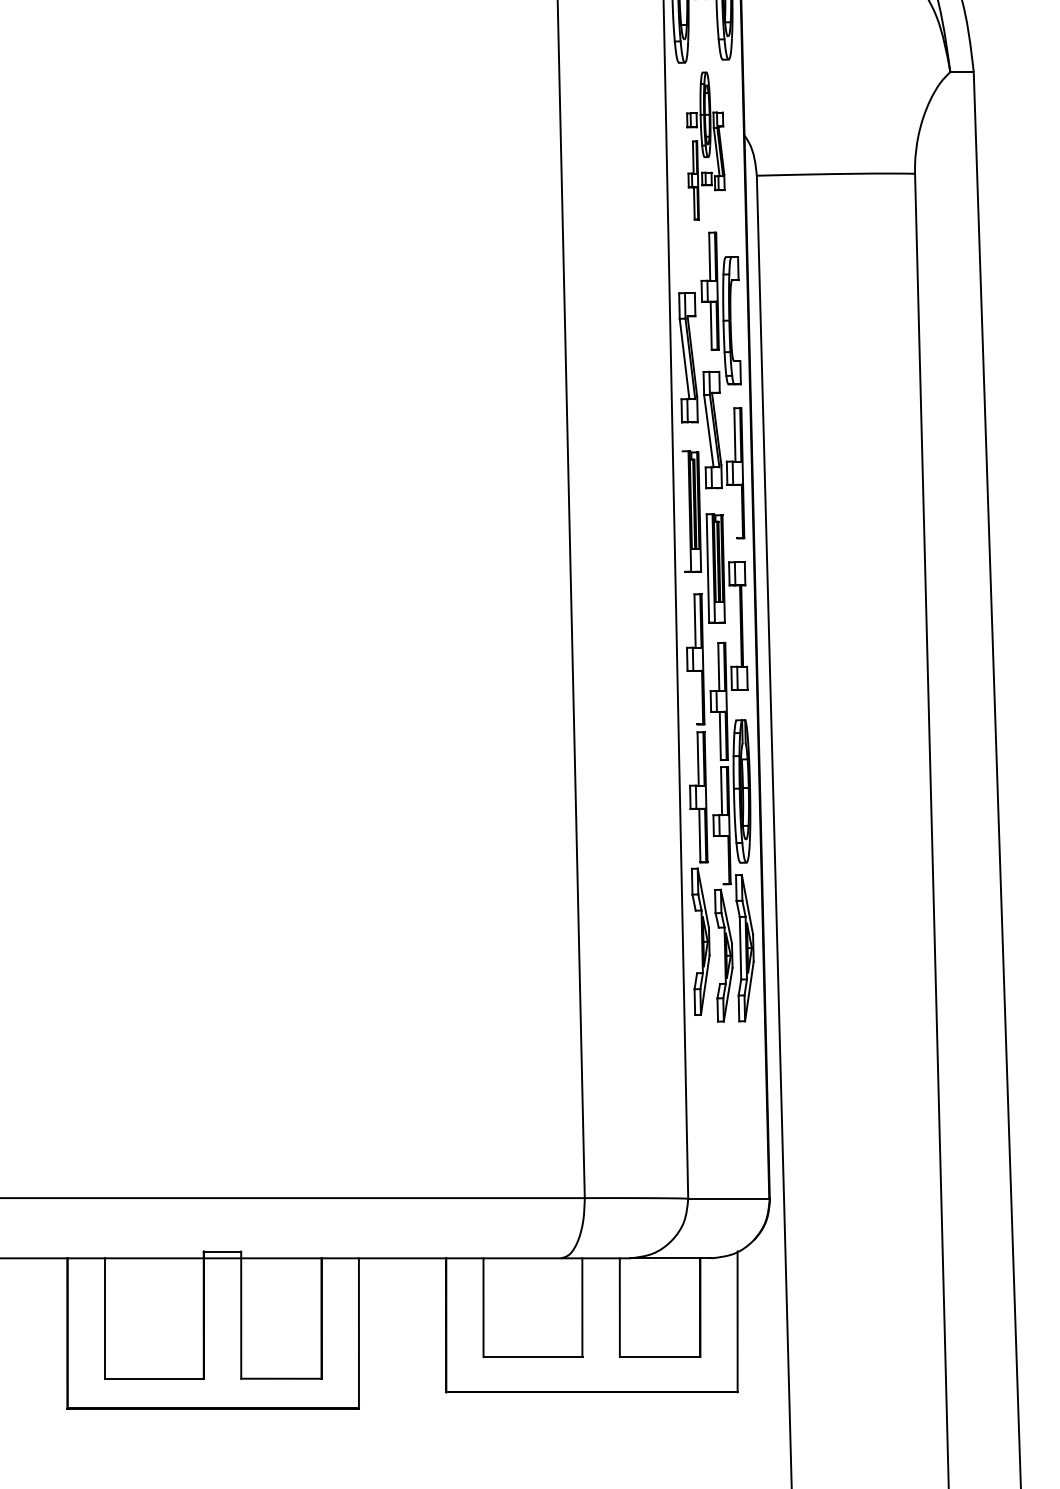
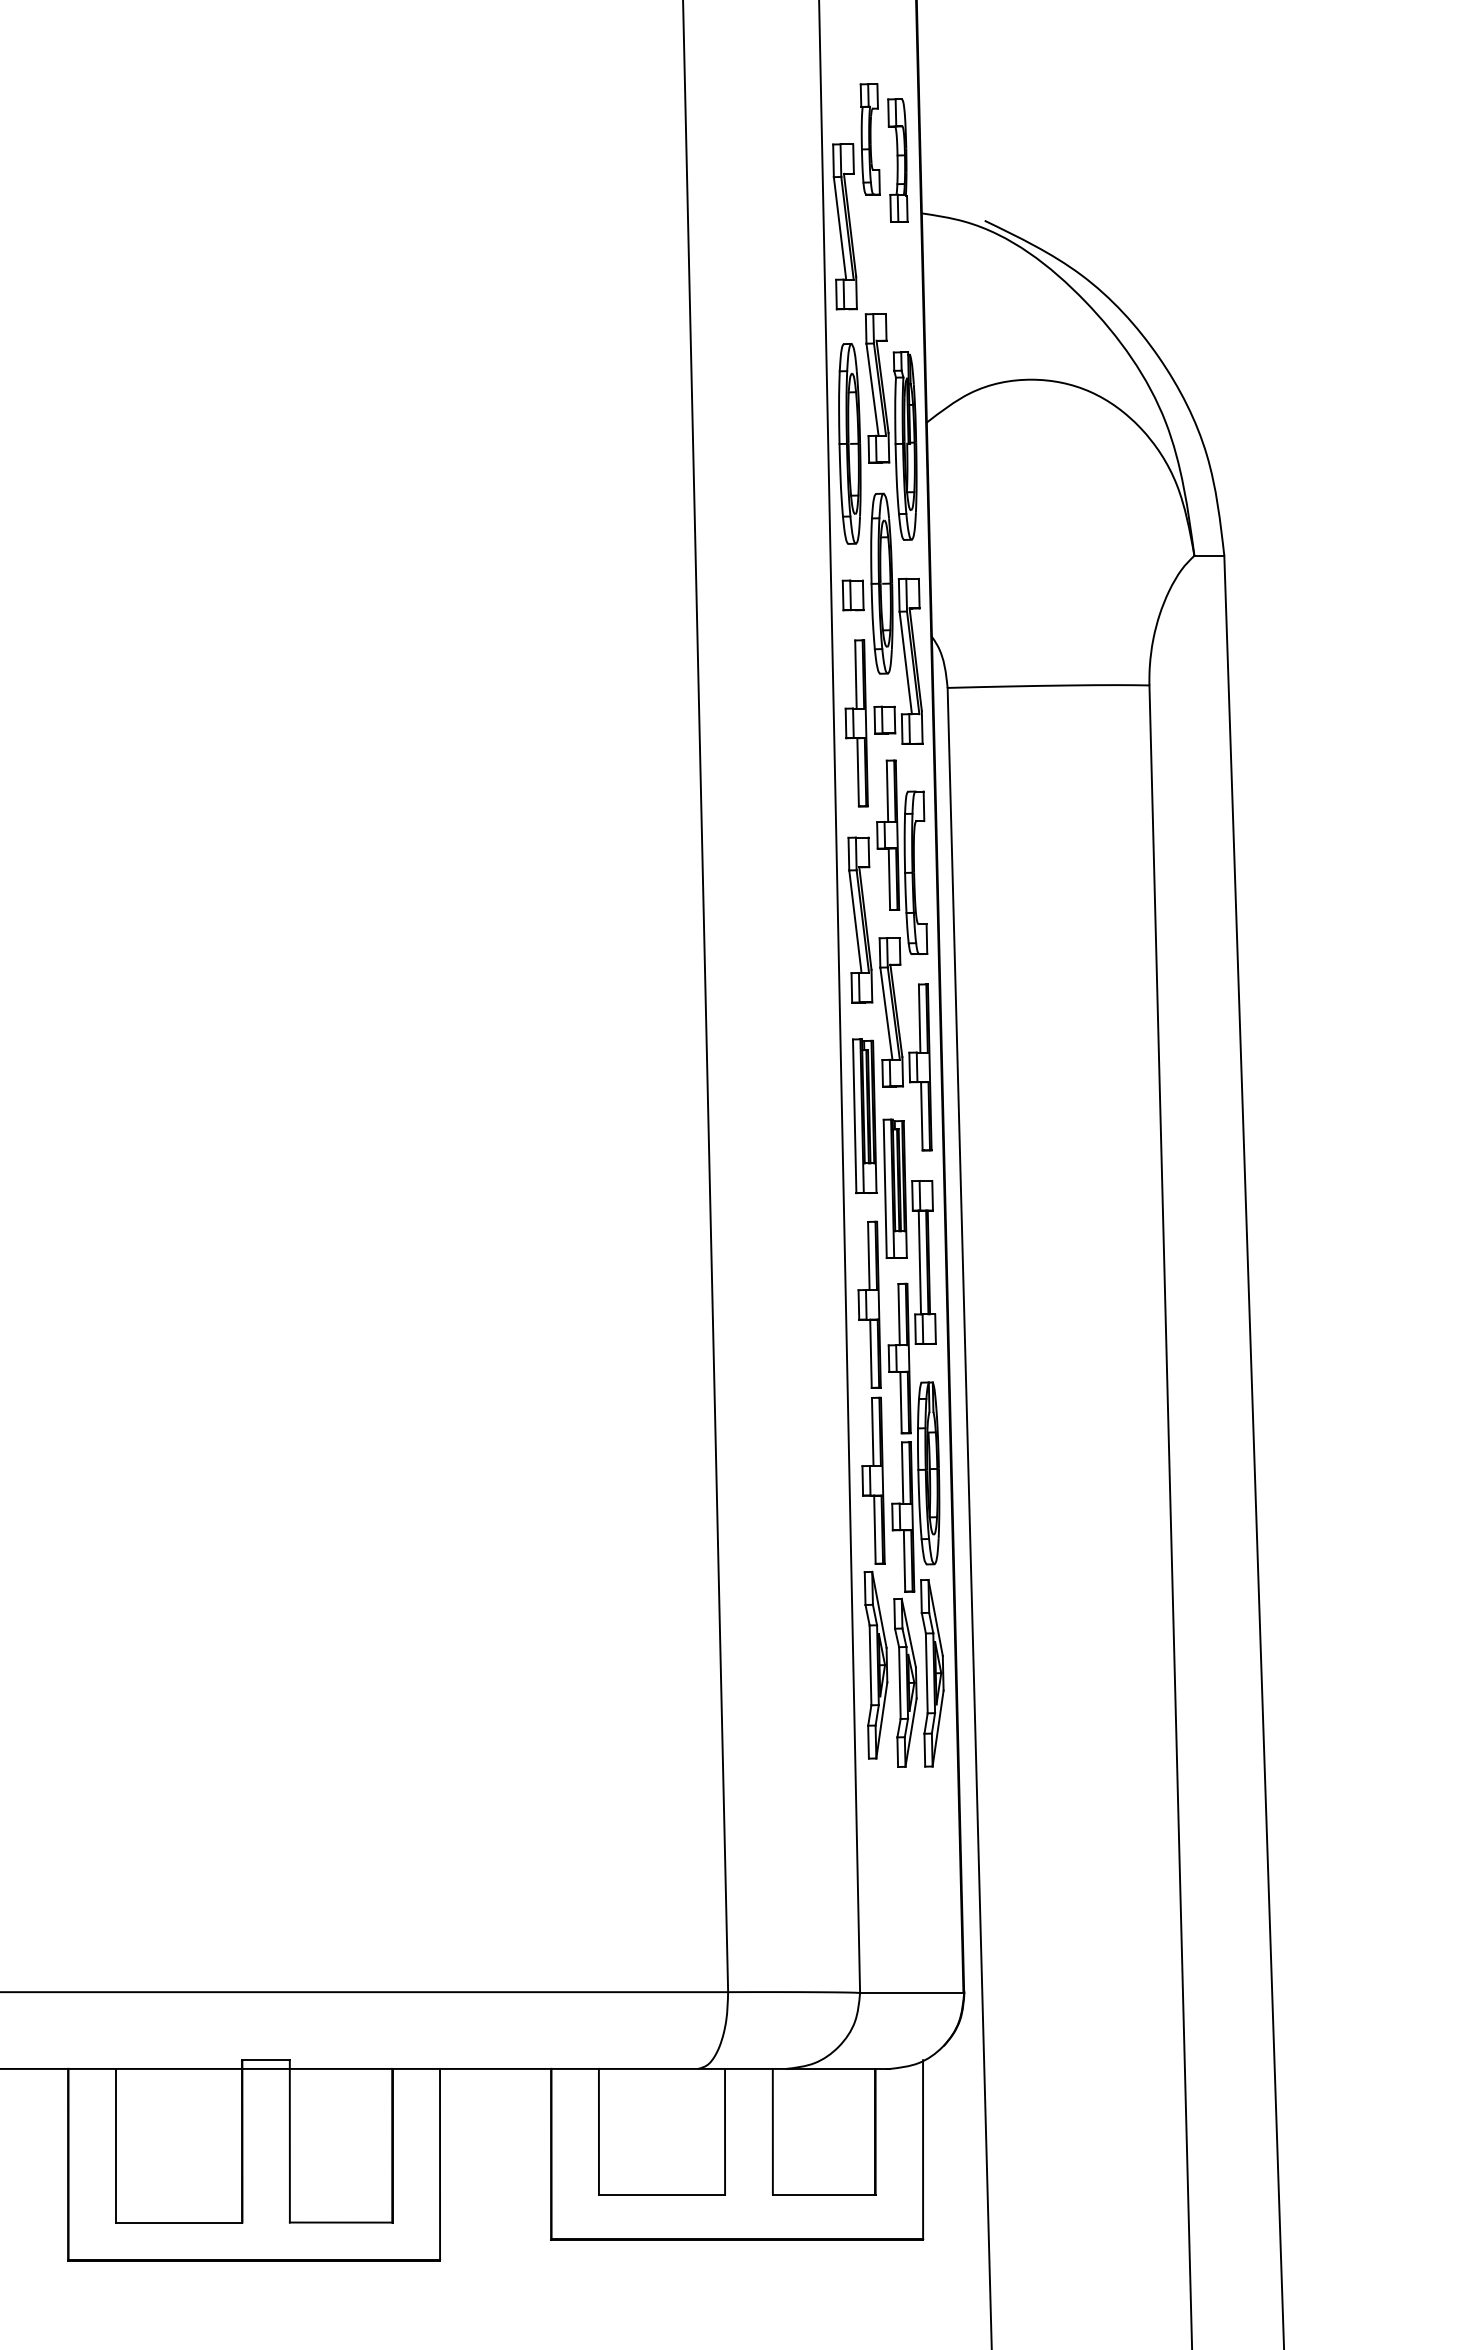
part: (705, 145) -> (882, 649), size x1.67
line: (683, 511) -> (854, 1116), added
line: (736, 511) -> (921, 1116), added
line: (734, 626) -> (919, 1262), added
line: (696, 697) -> (870, 1353), added
line: (723, 859) -> (904, 1560), added
line: (696, 942) -> (870, 1665), added
line: (719, 955) -> (899, 1682), added

